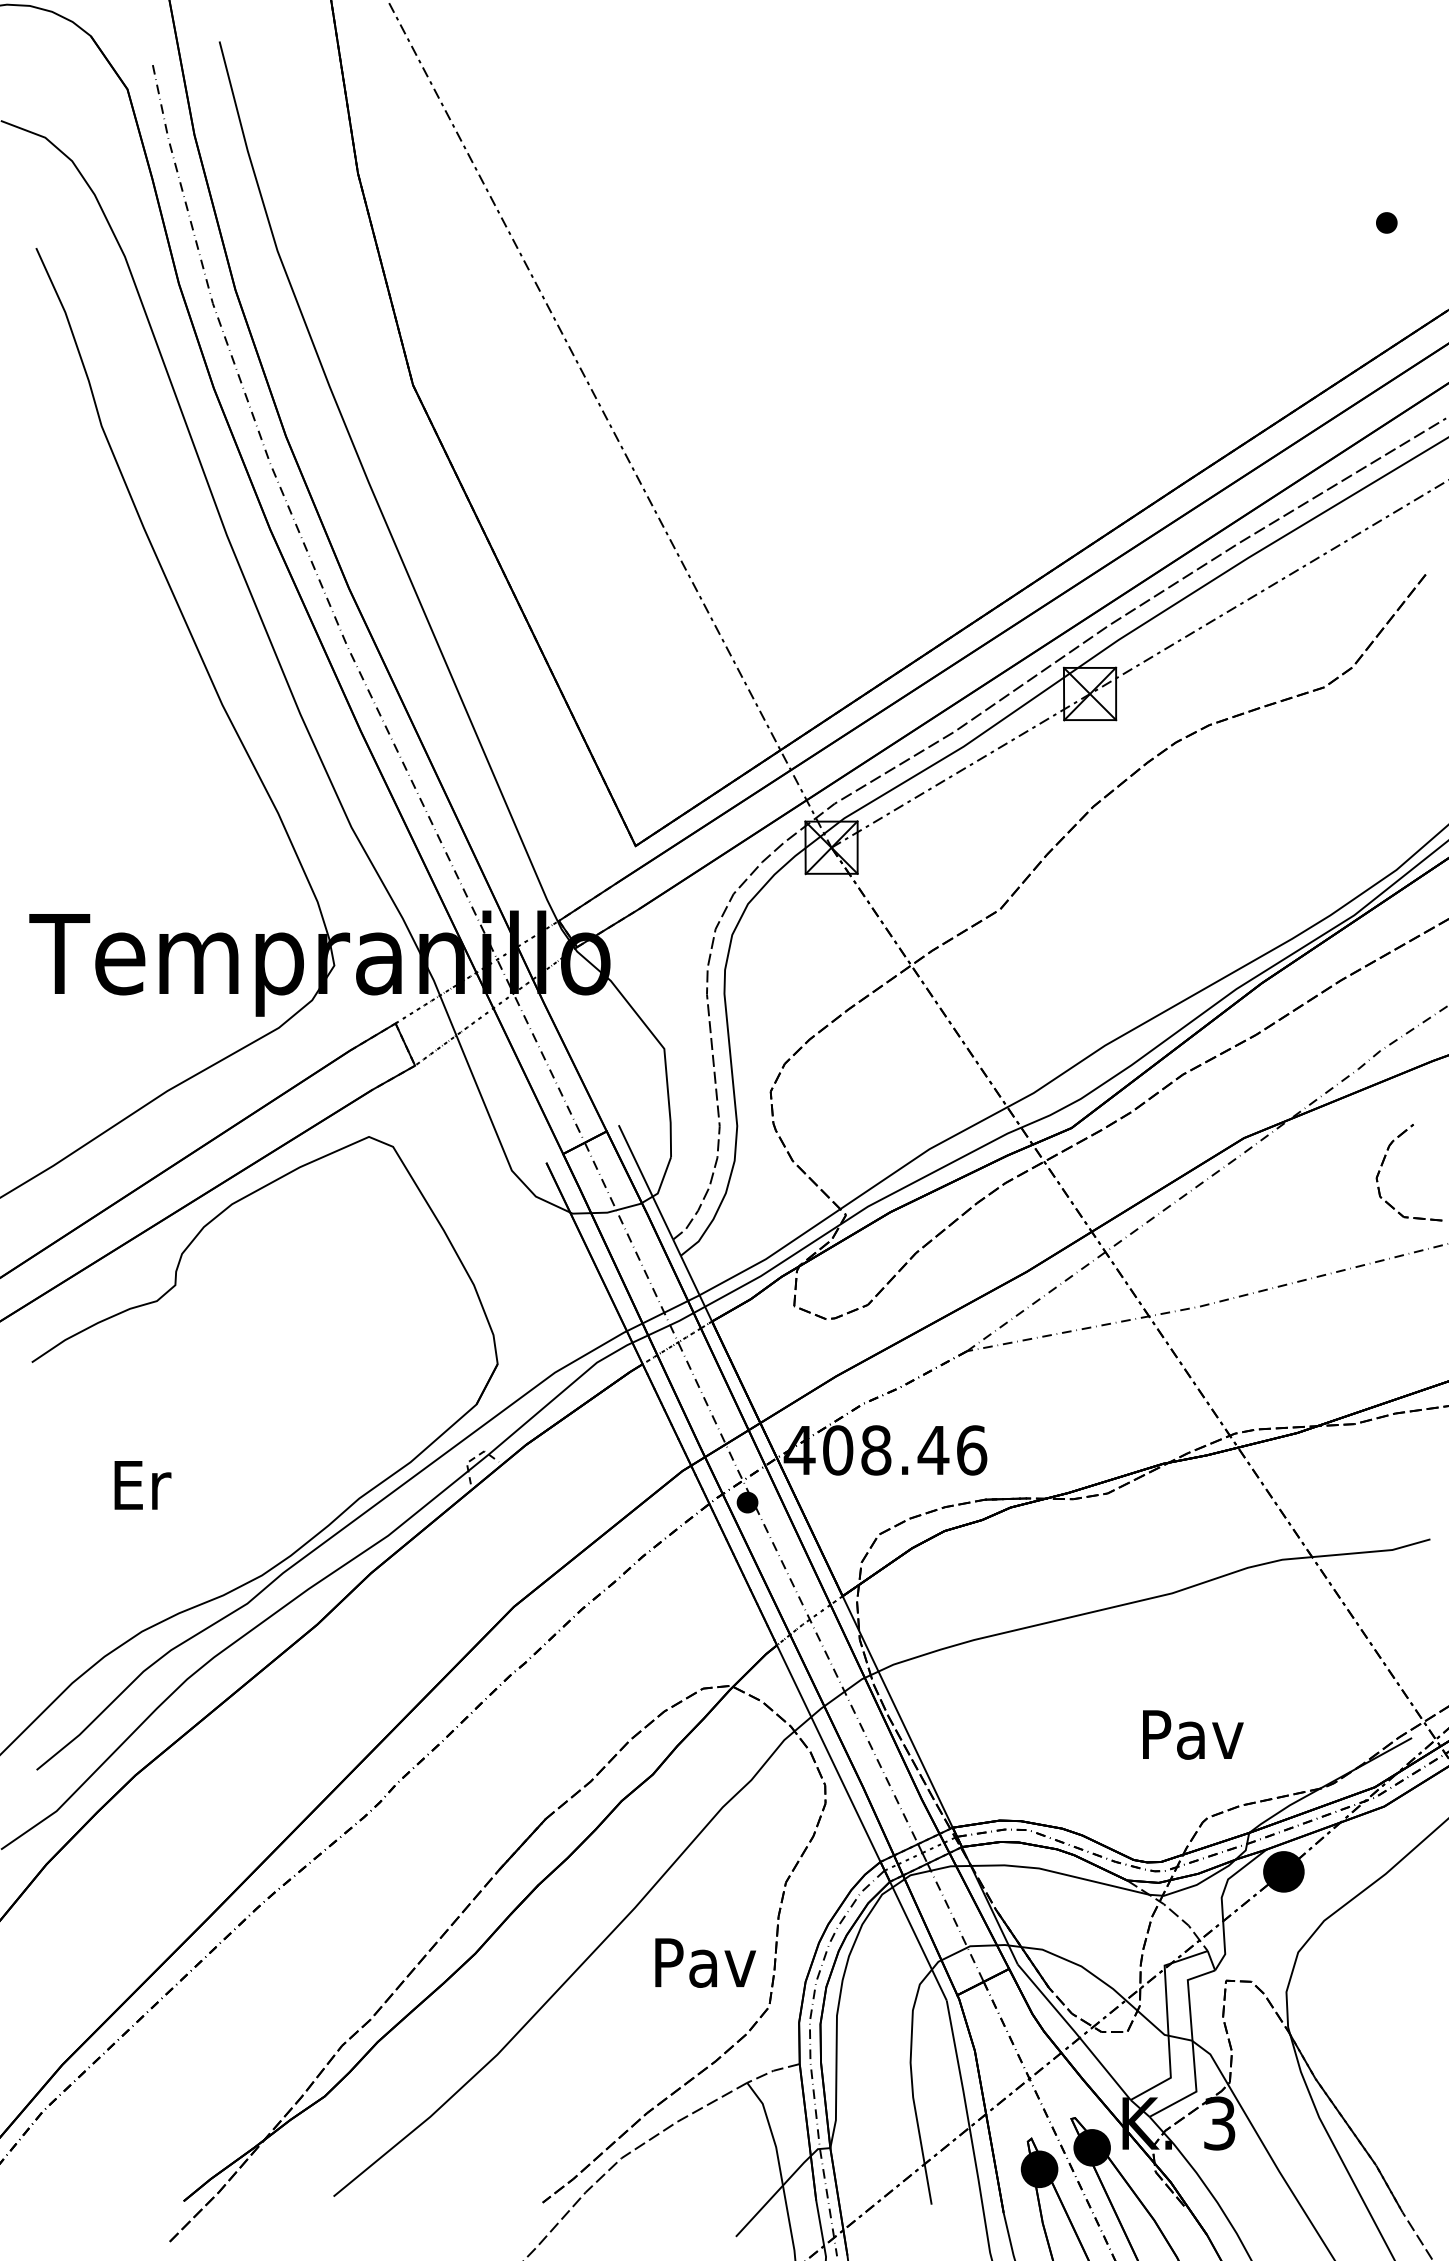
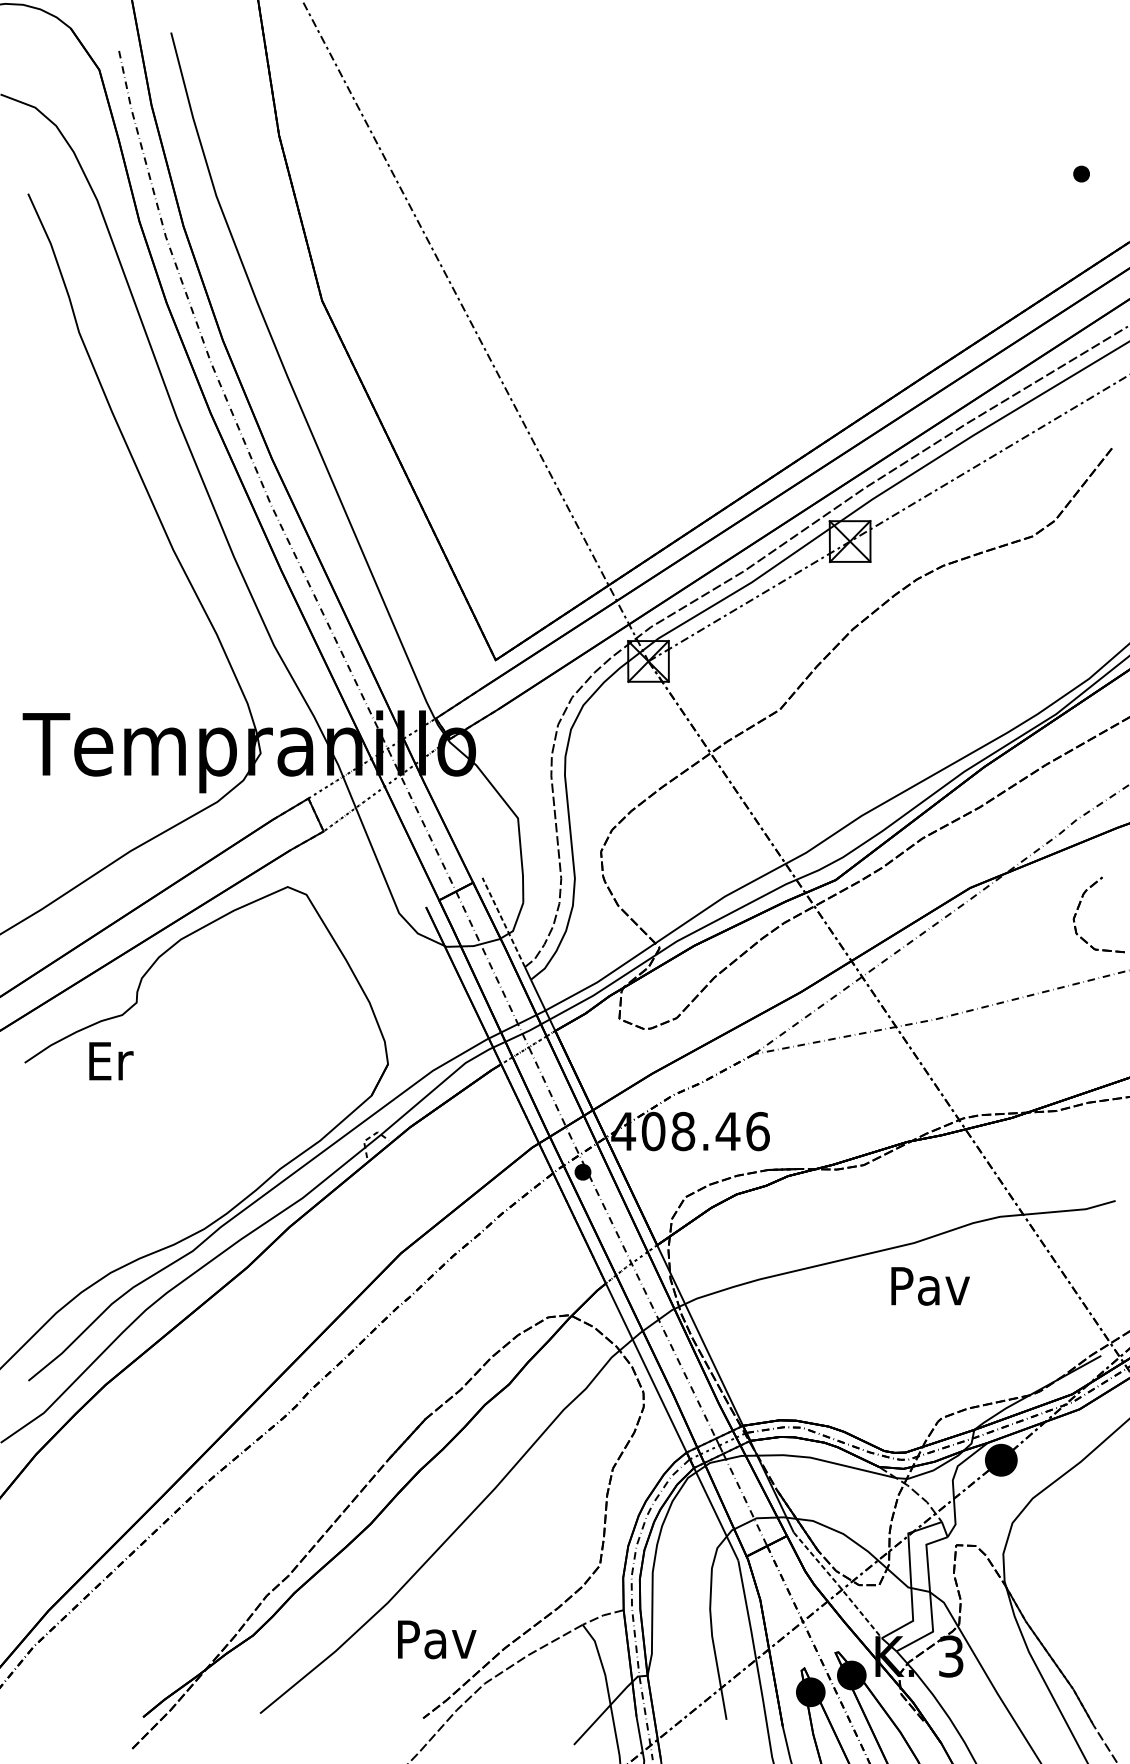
line: (645, 1181) -> (503, 921), solid -> dashed
text: (142, 1485) -> (111, 1061), moved
text: (1193, 1734) -> (930, 1286), moved
text: (705, 1962) -> (437, 1639), moved
line: (1075, 2032) -> (838, 1585), solid -> dashed

